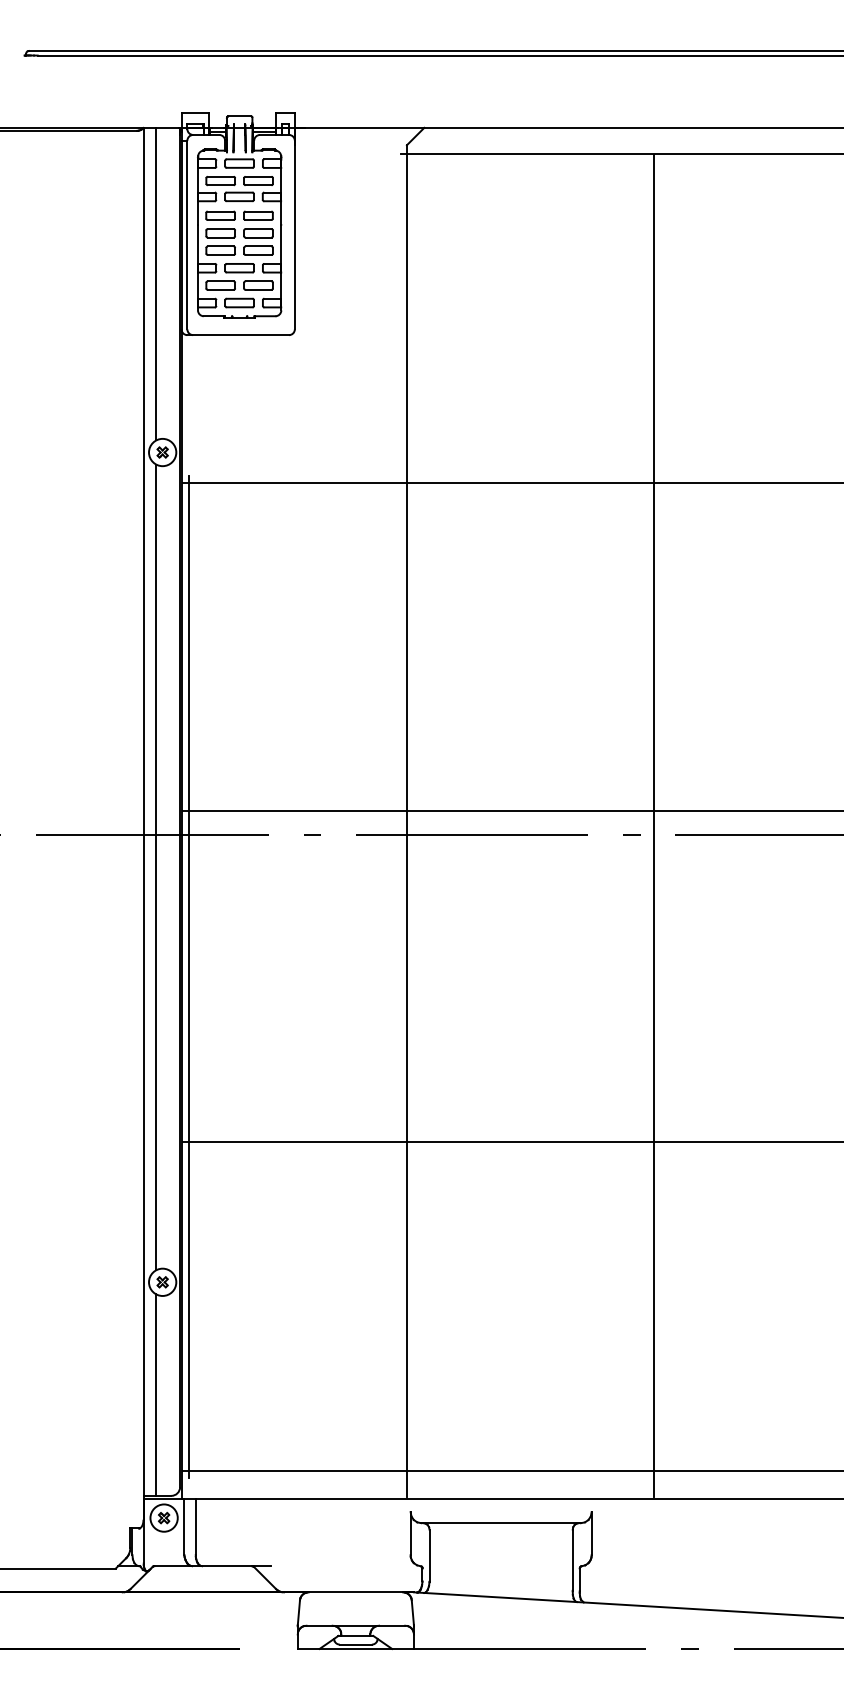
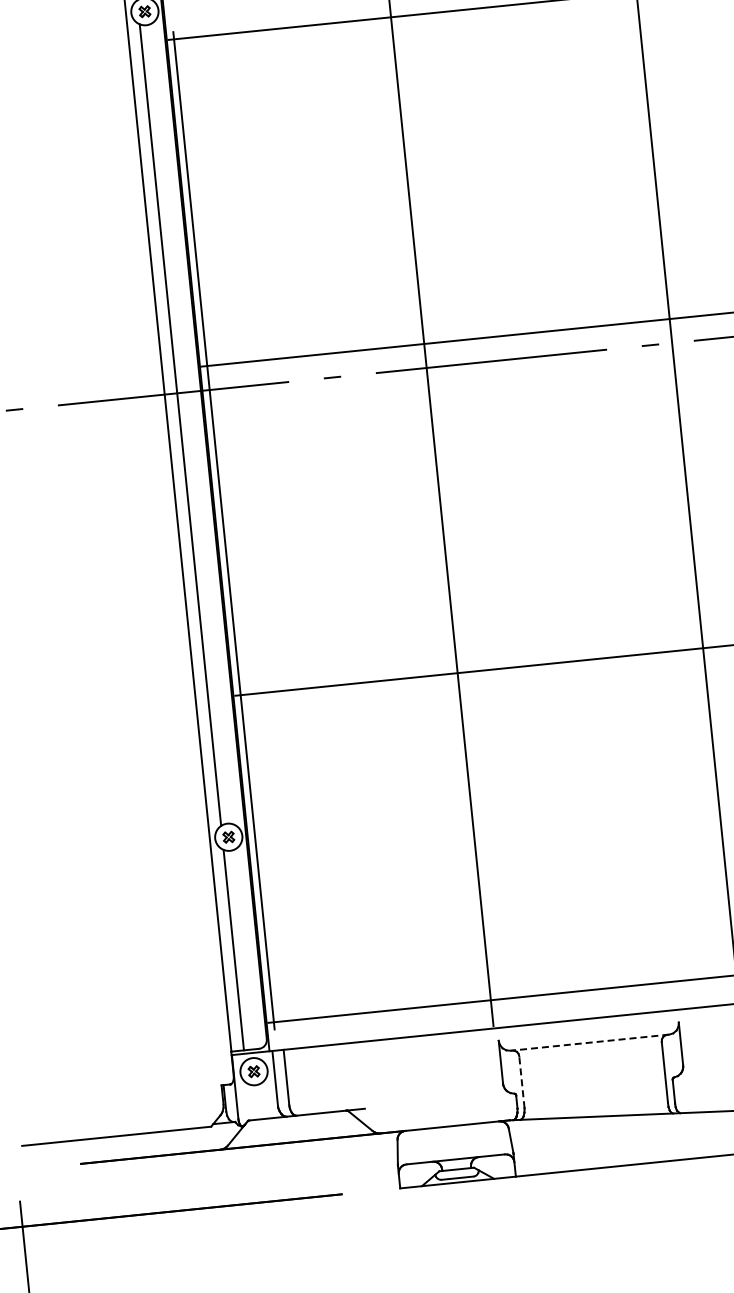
line: (501, 1523) -> (590, 1042), solid -> dashed
line: (429, 1555) -> (521, 1082), solid -> dashed

